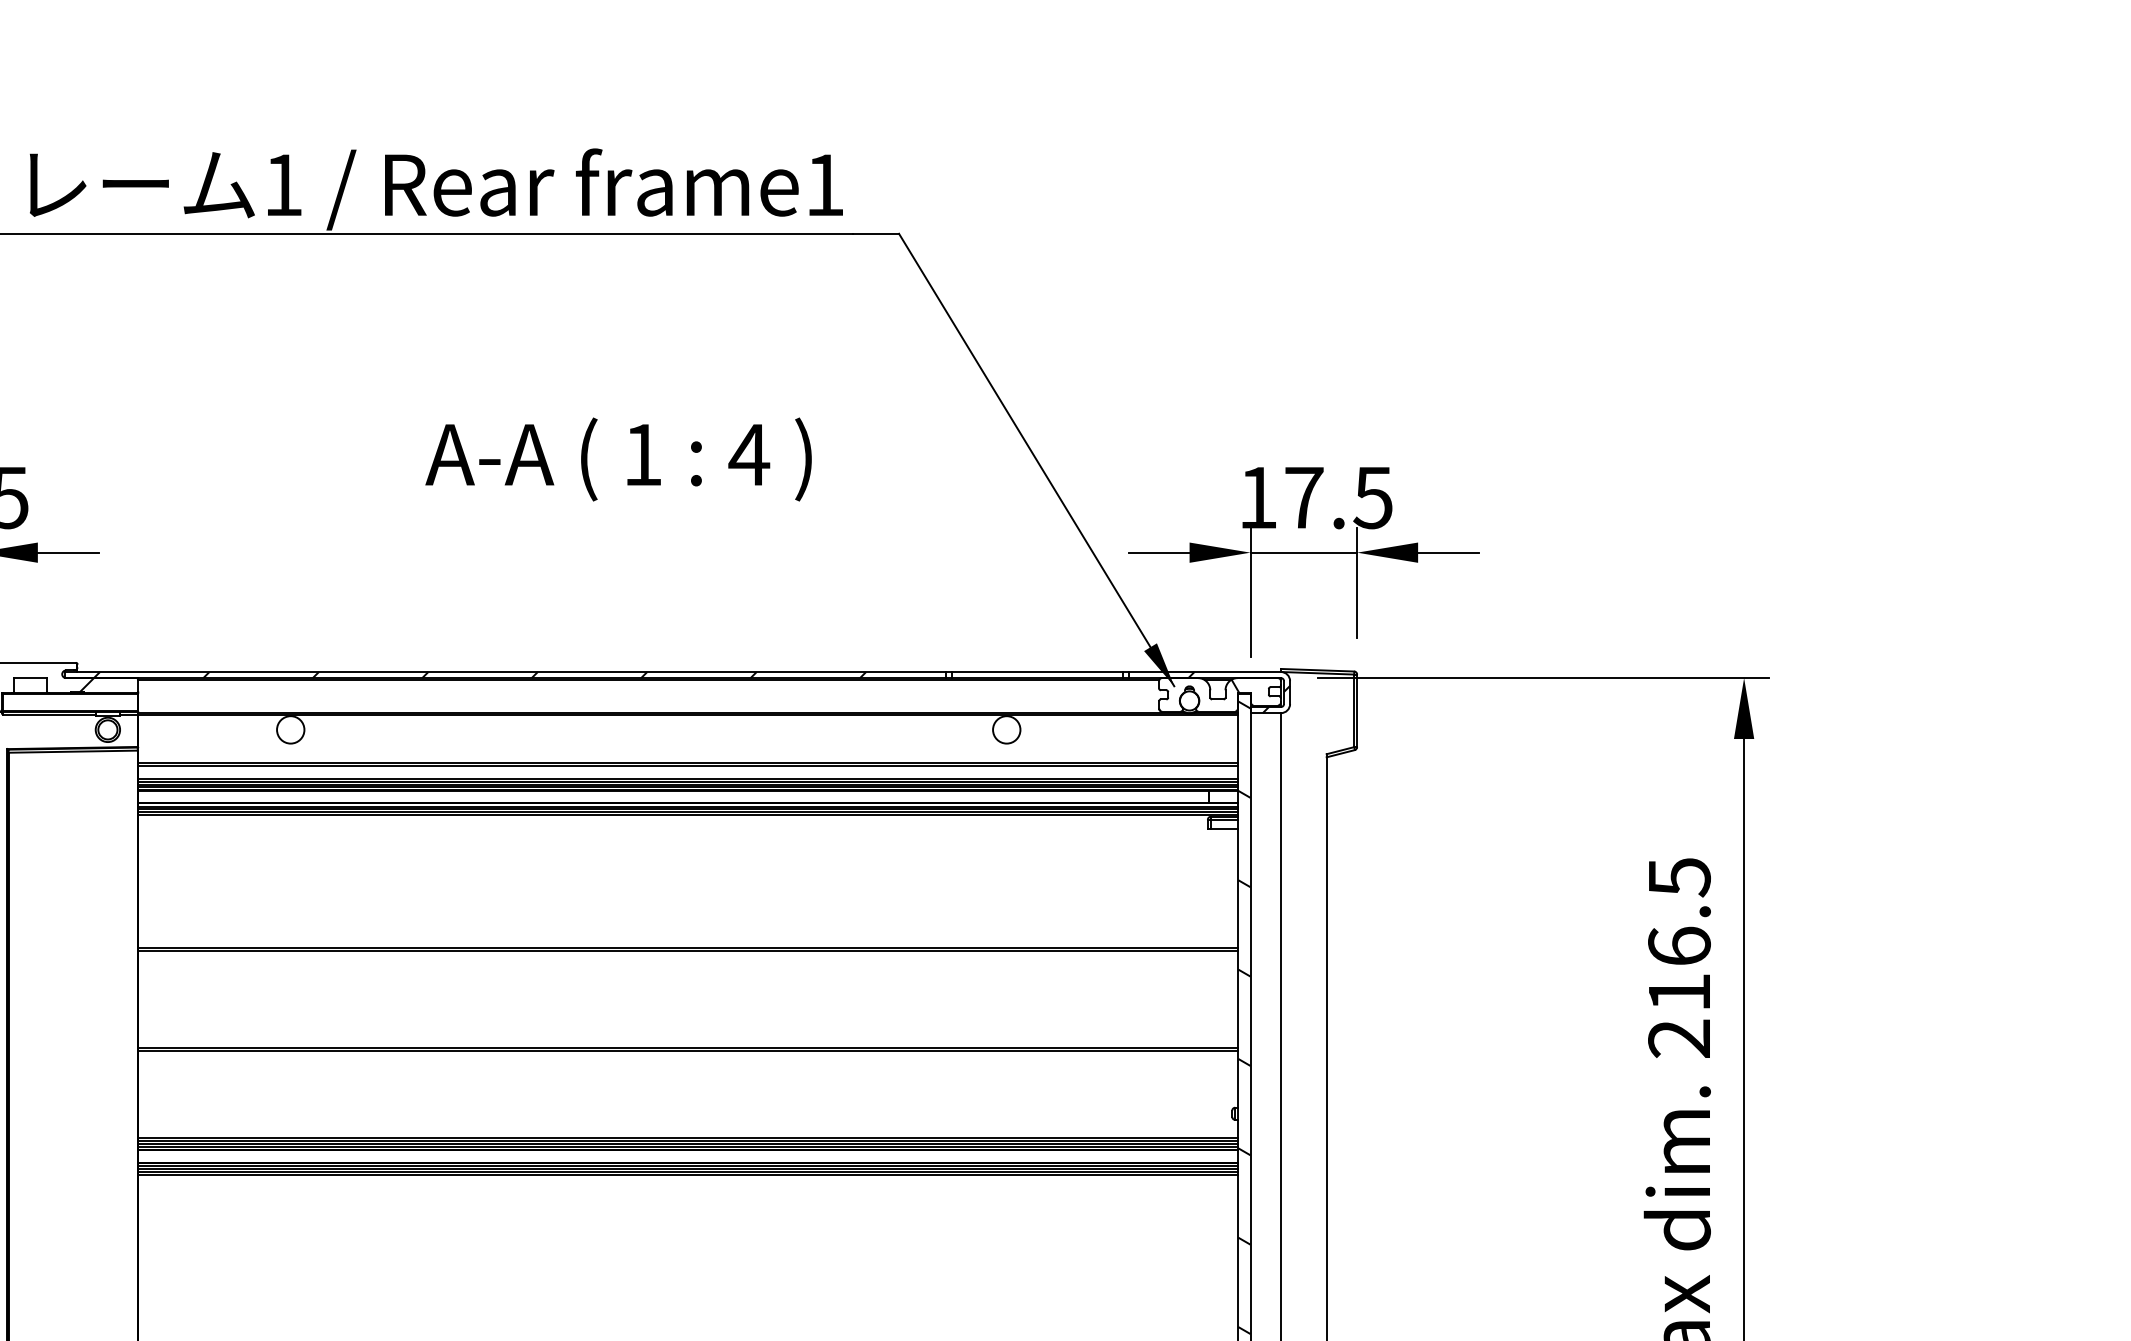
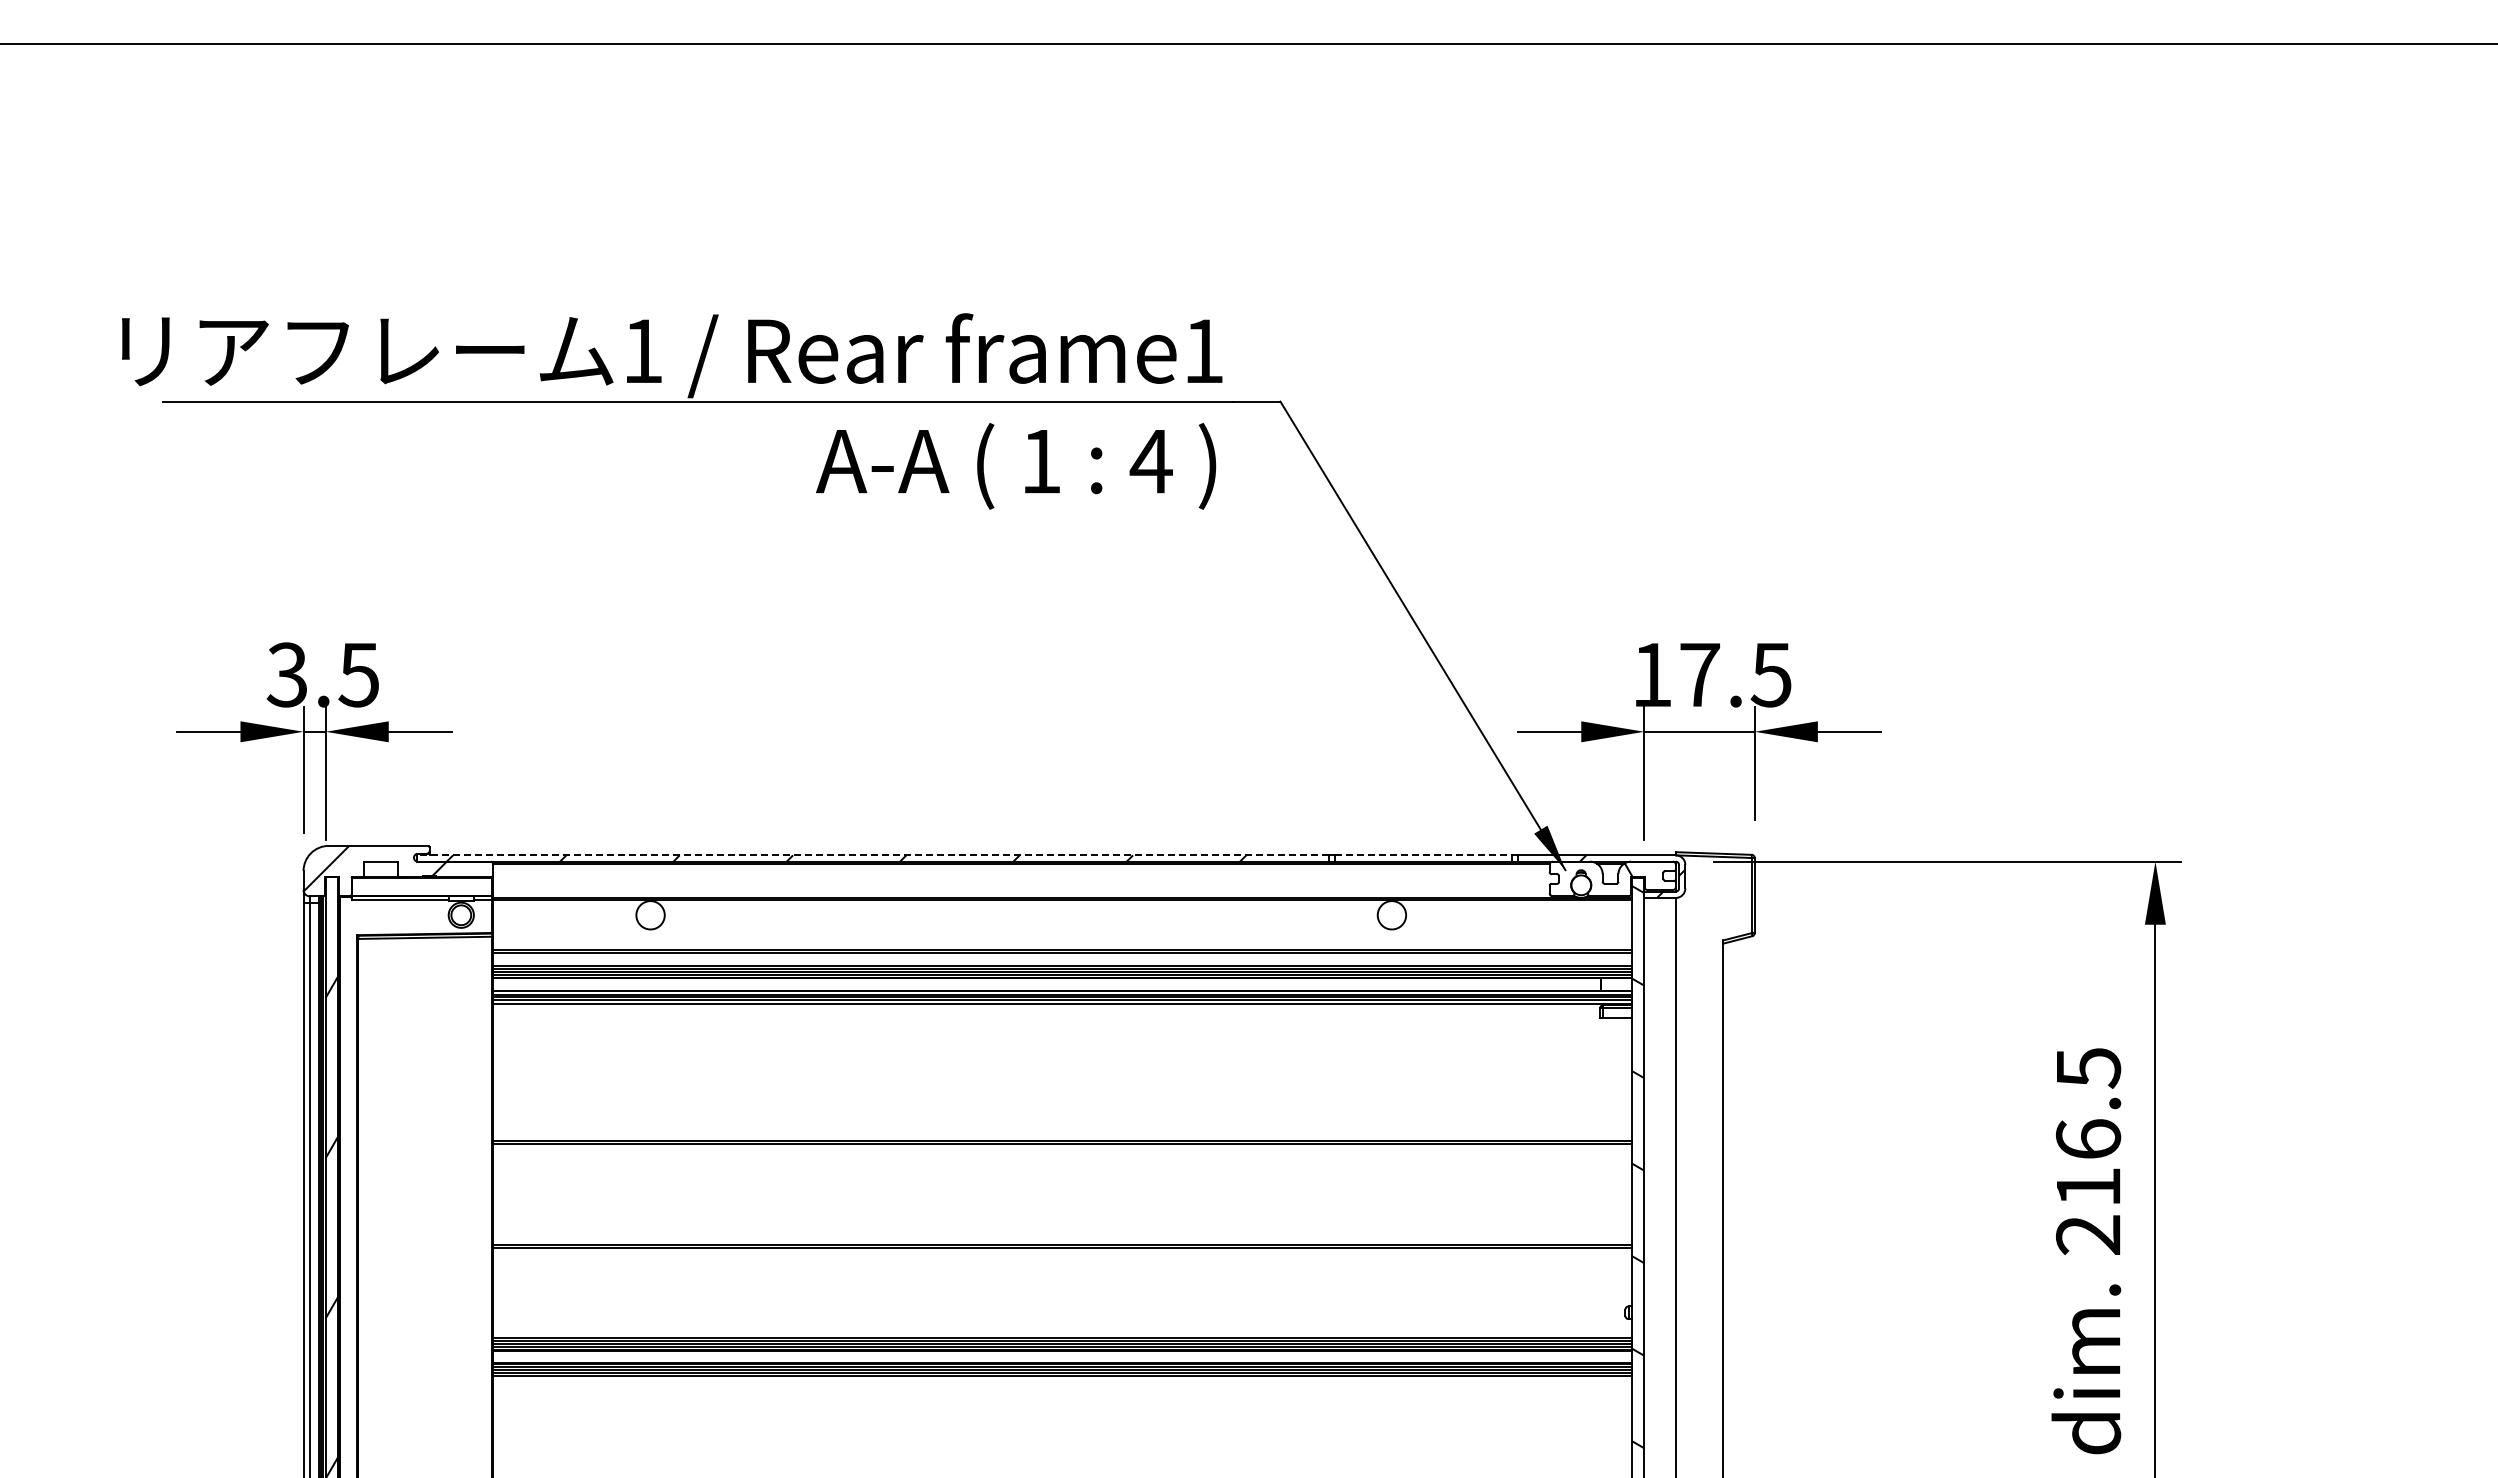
text: (619, 459) -> (1016, 466), moved
line: (506, 672) -> (873, 855), solid -> dashed
line: (1038, 672) -> (1424, 855), solid -> dashed

